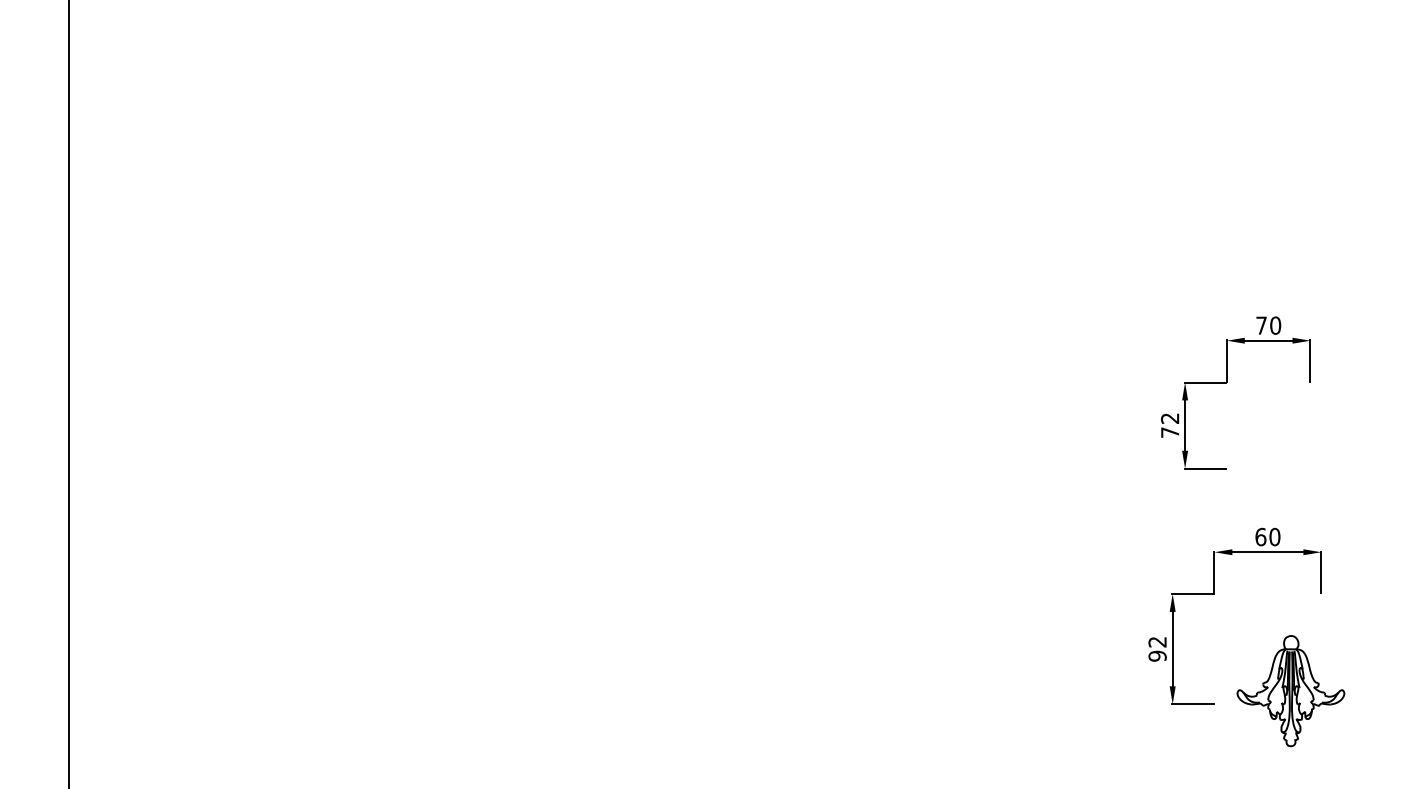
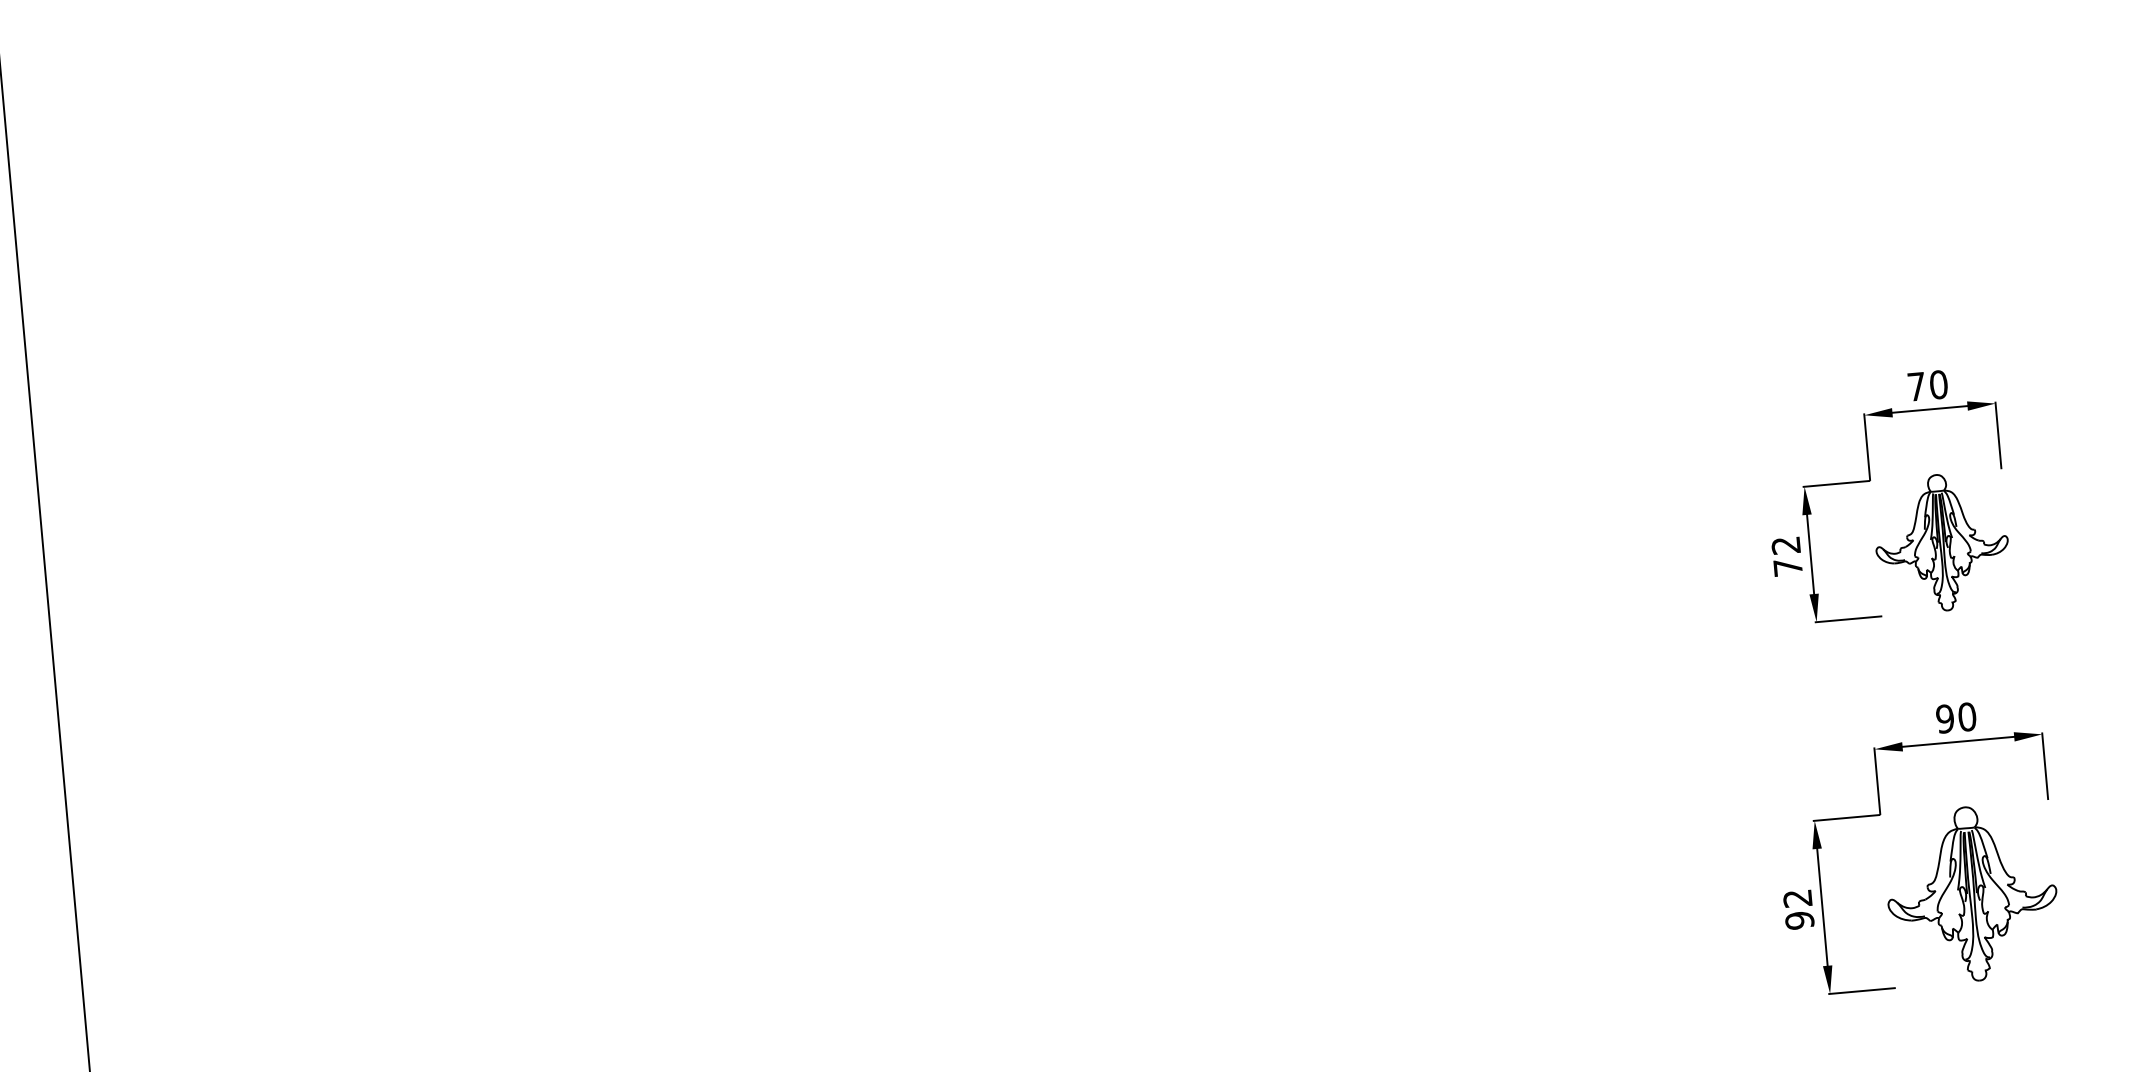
part: (1268, 425) -> (1941, 542), added
text: (1260, 536) -> (1944, 718), 60 -> 90
part: (1290, 691) -> (1971, 894), moved

